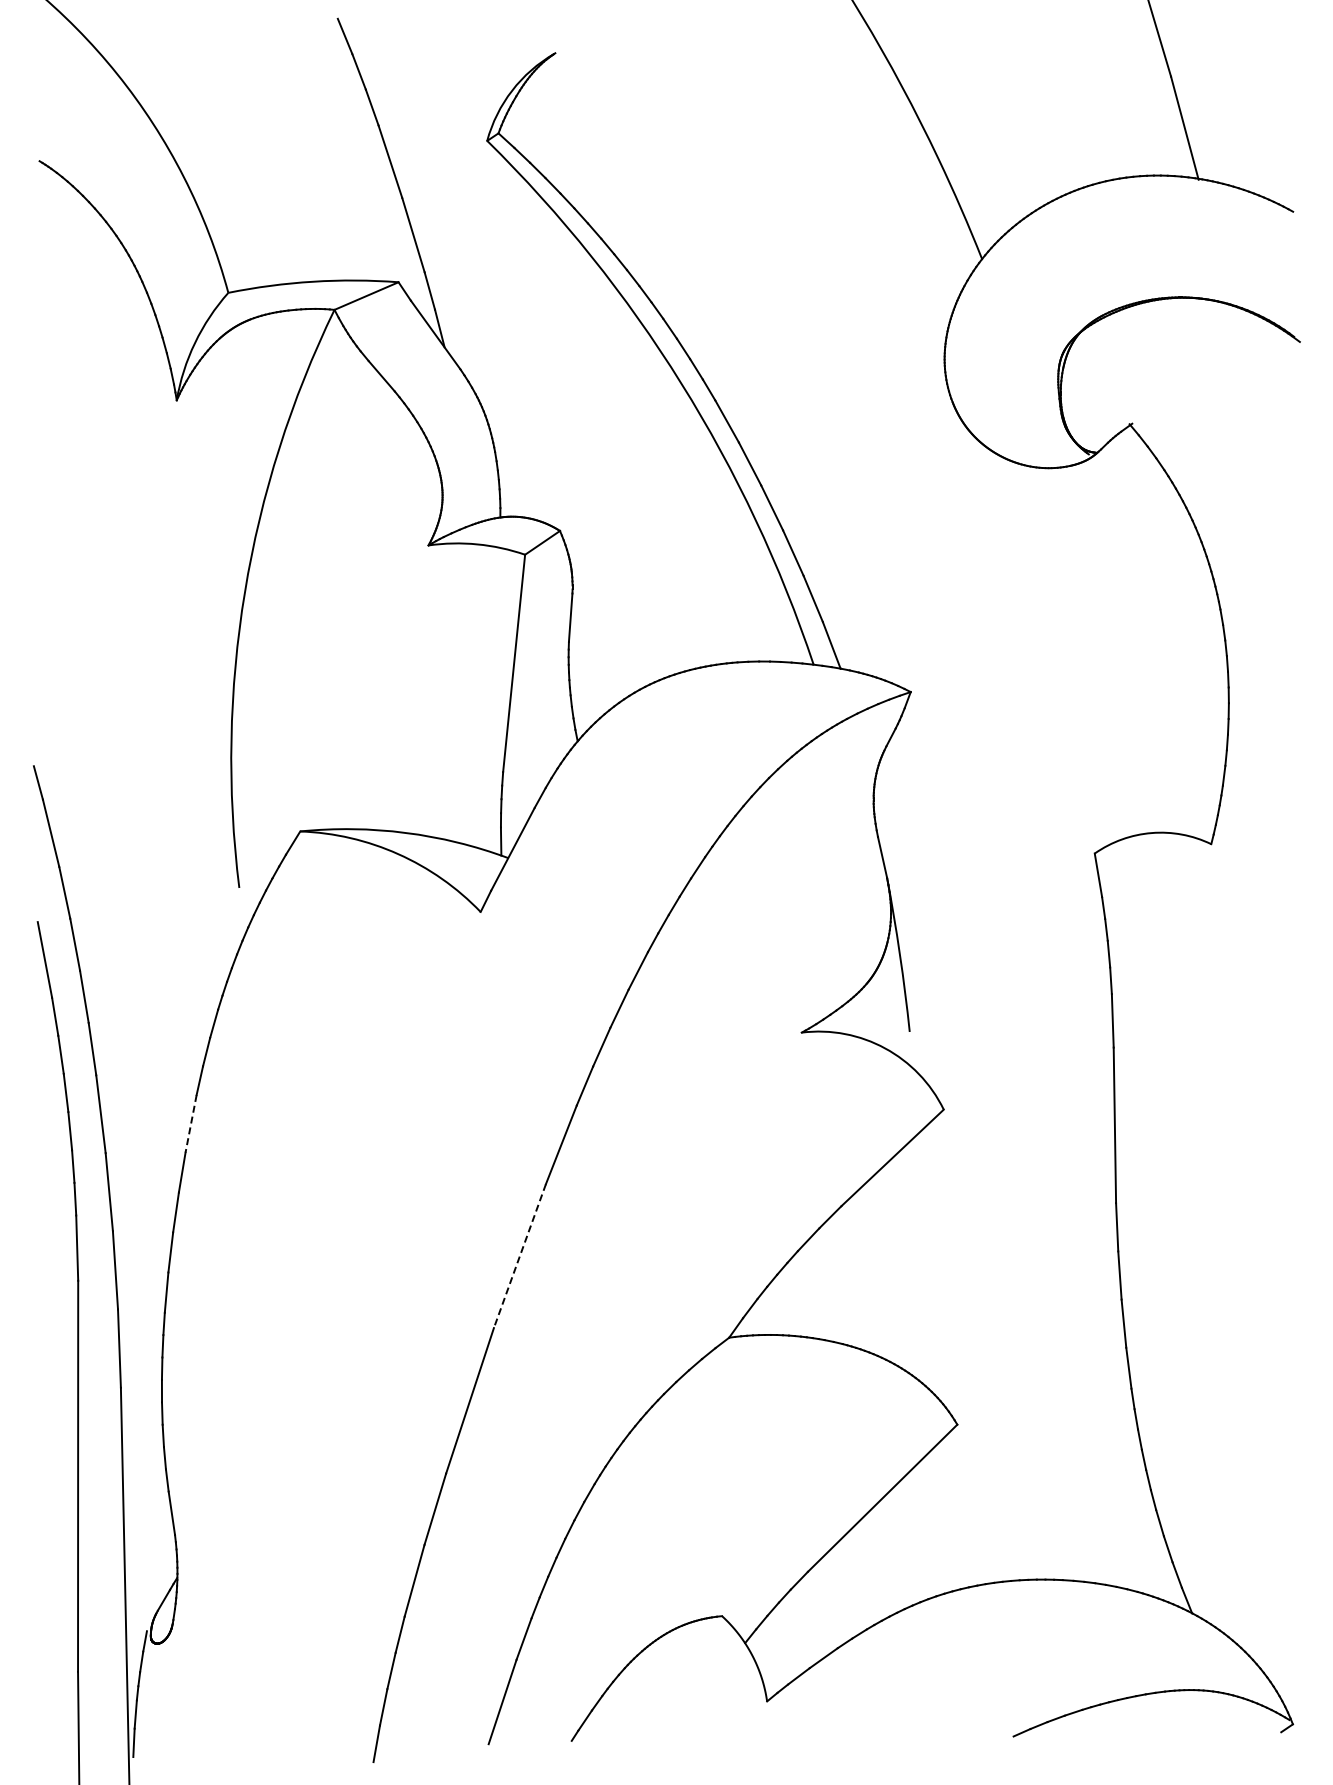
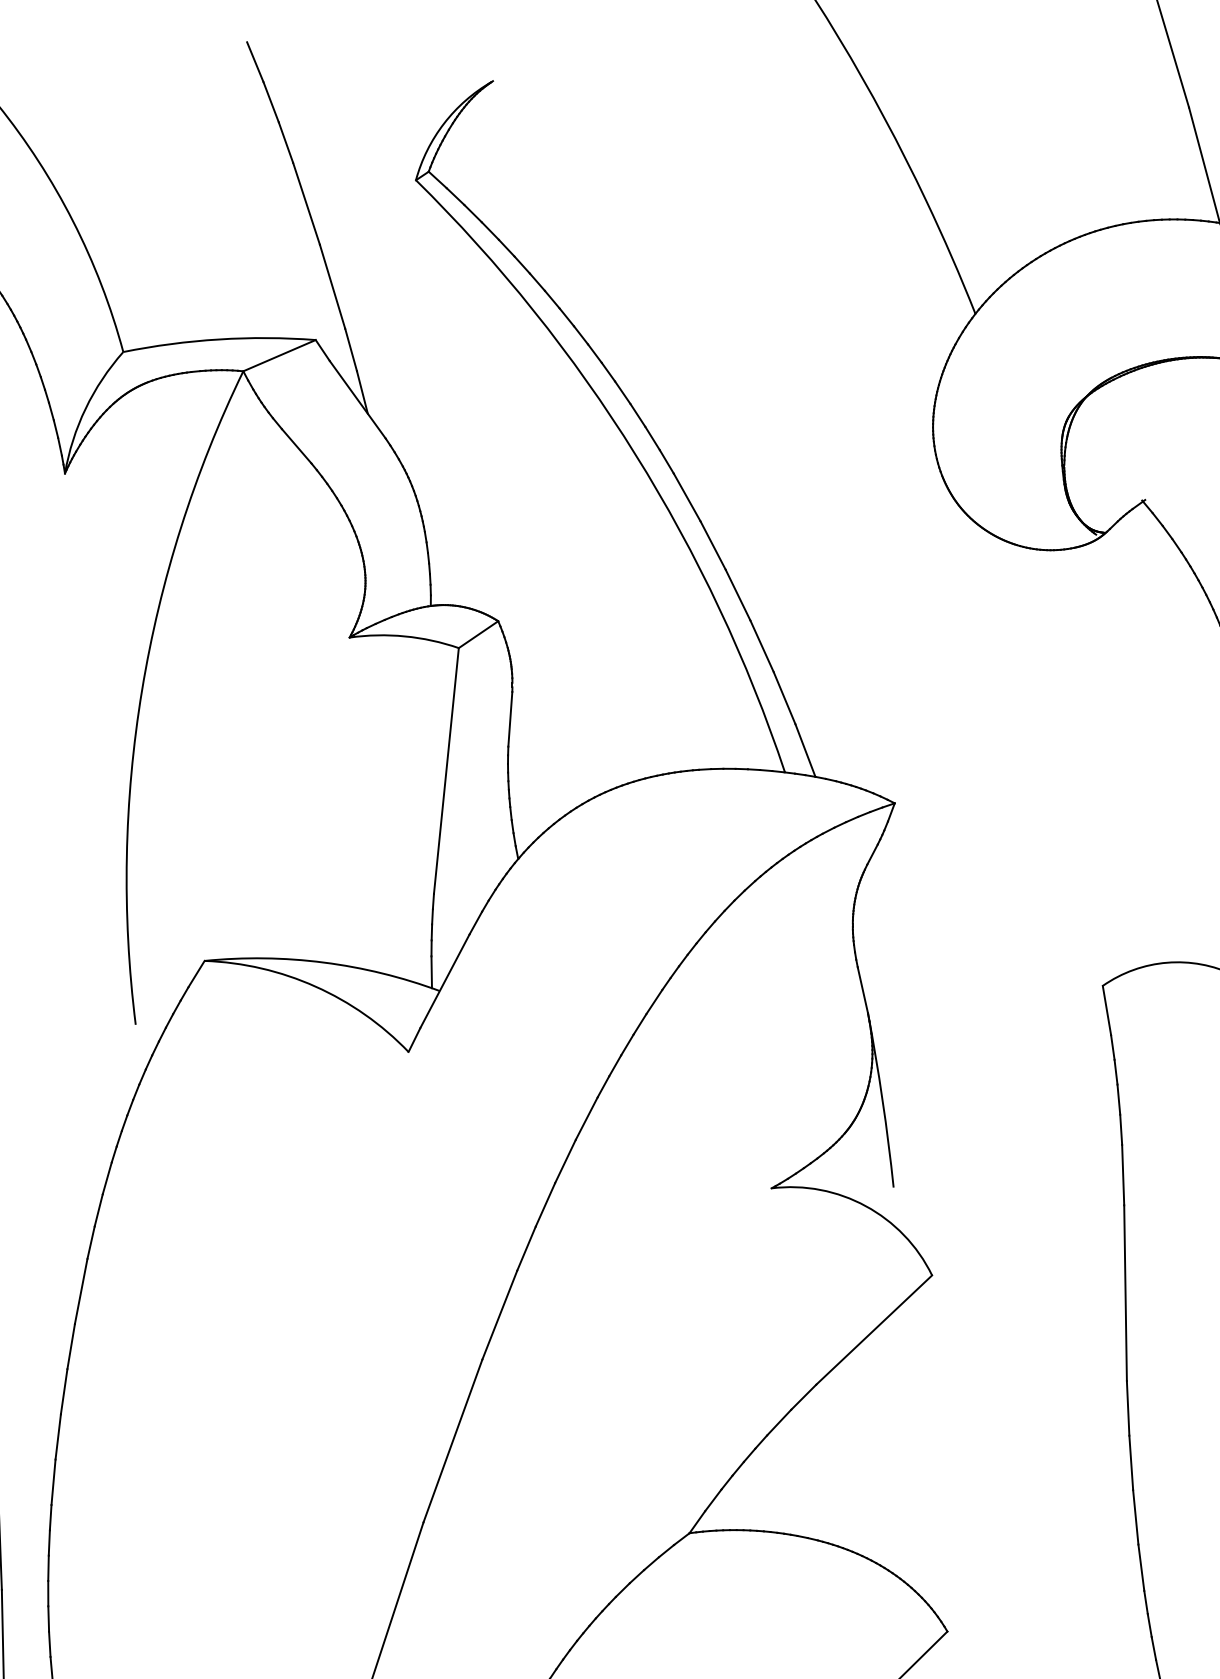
line: (191, 1124) -> (81, 1292), dashed -> solid
line: (519, 1256) -> (452, 1441), dashed -> solid

